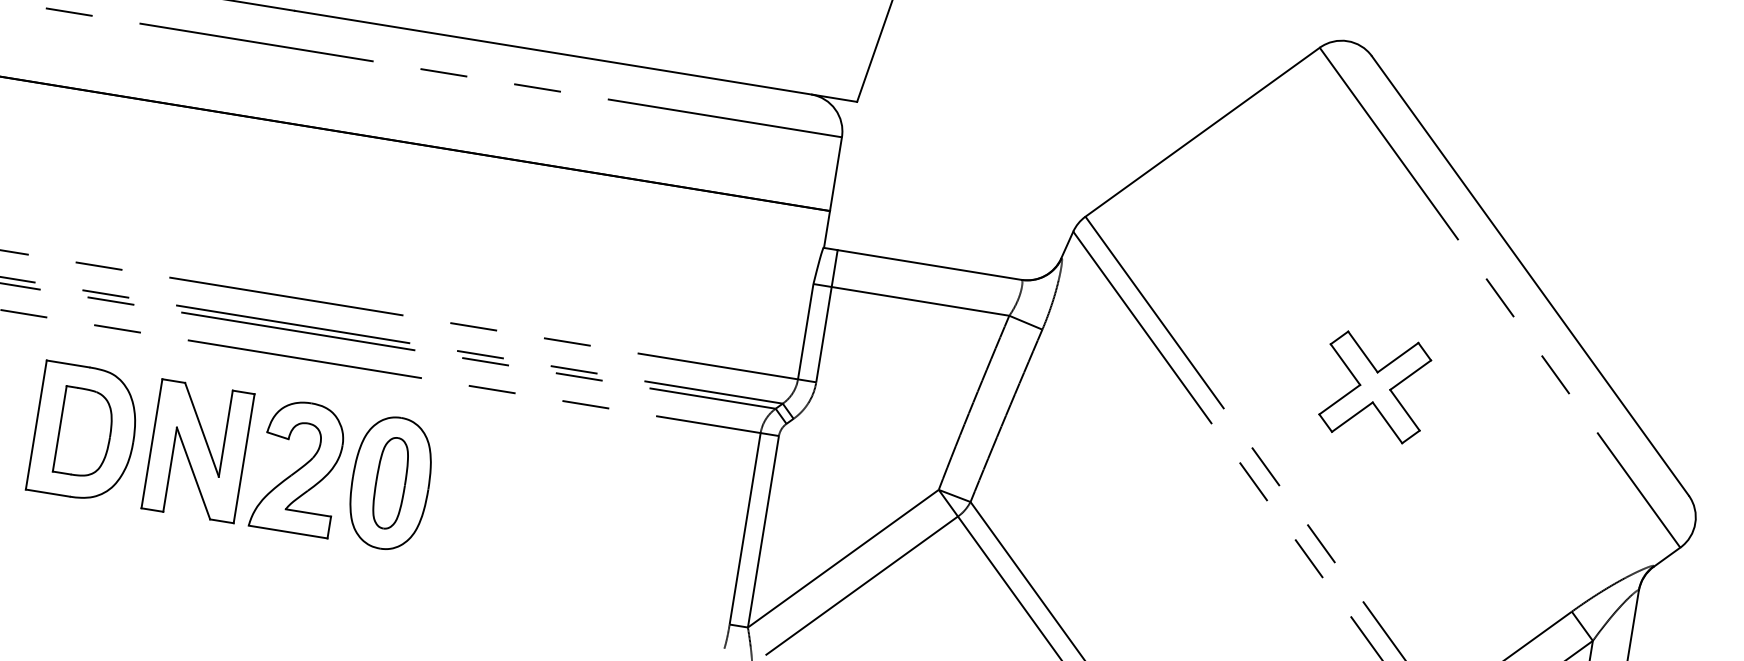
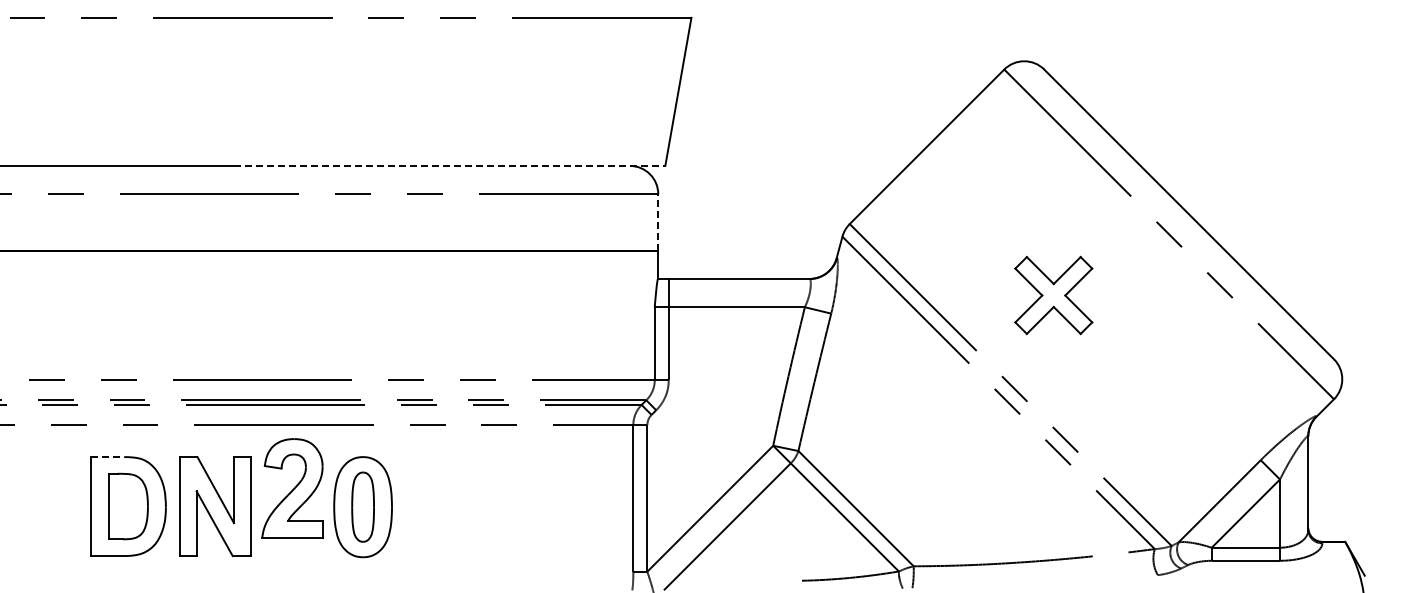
line: (576, 55) -> (450, 165), solid -> dashed
line: (836, 172) -> (658, 221), solid -> dashed
line: (68, 364) -> (108, 457), solid -> dashed
part: (1374, 387) -> (1053, 295), moved
part: (298, 467) -> (292, 488), moved

